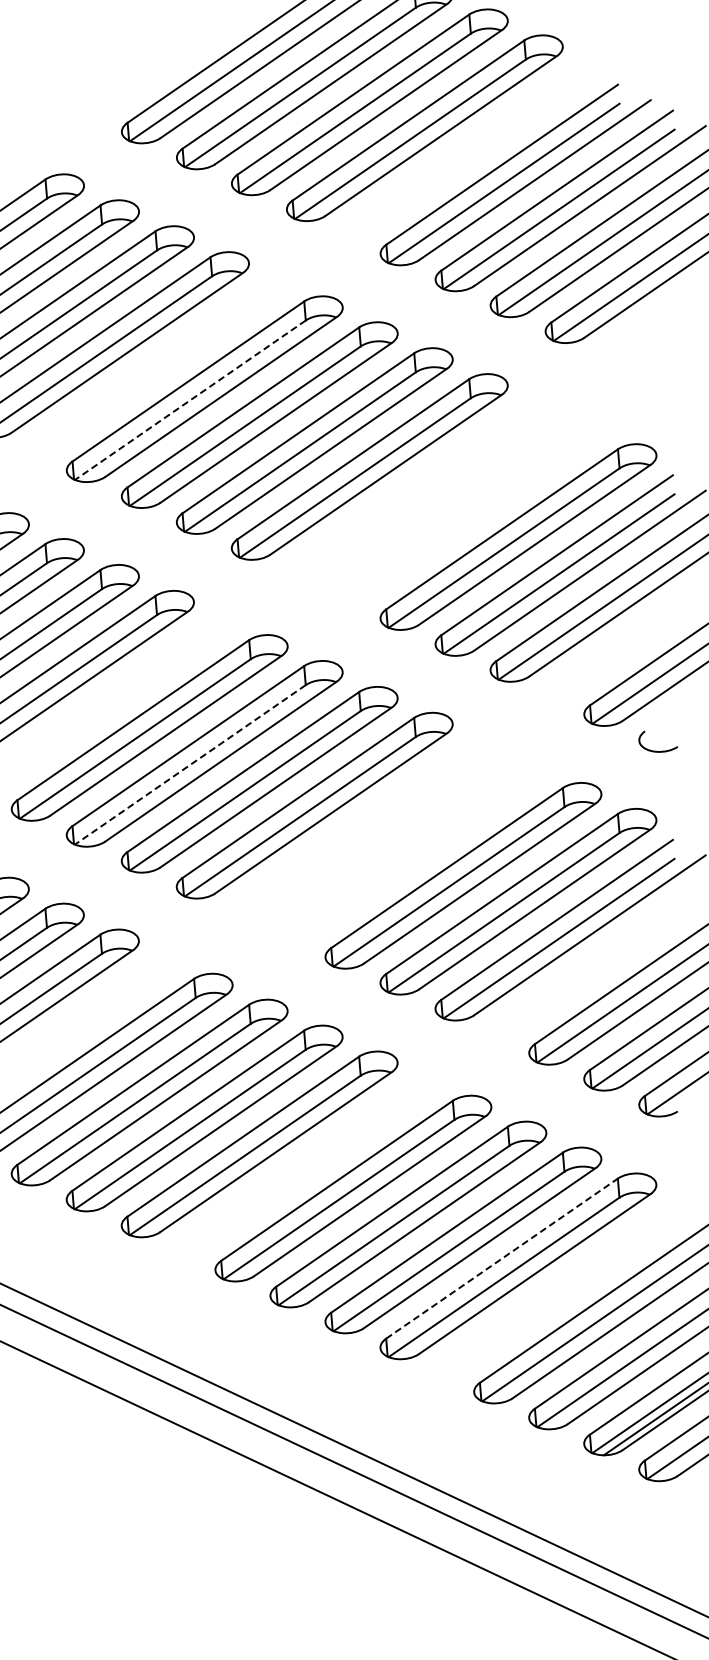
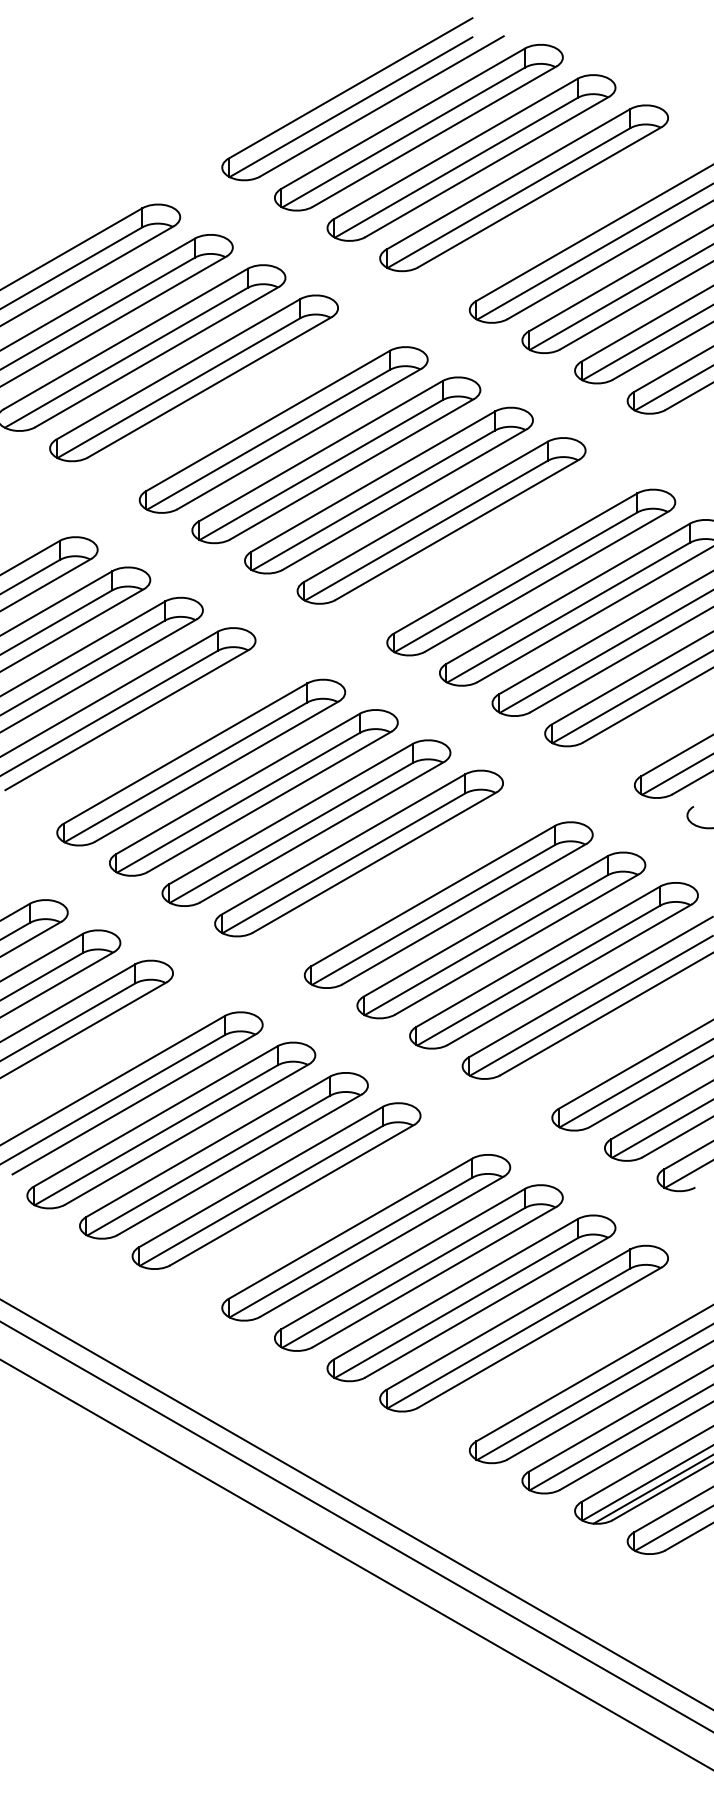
line: (190, 400) -> (268, 440), dashed -> solid
part: (463, 511) -> (531, 572), added
line: (190, 764) -> (238, 802), dashed -> solid
part: (408, 849) -> (448, 904), added
line: (502, 1258) -> (508, 1319), dashed -> solid

